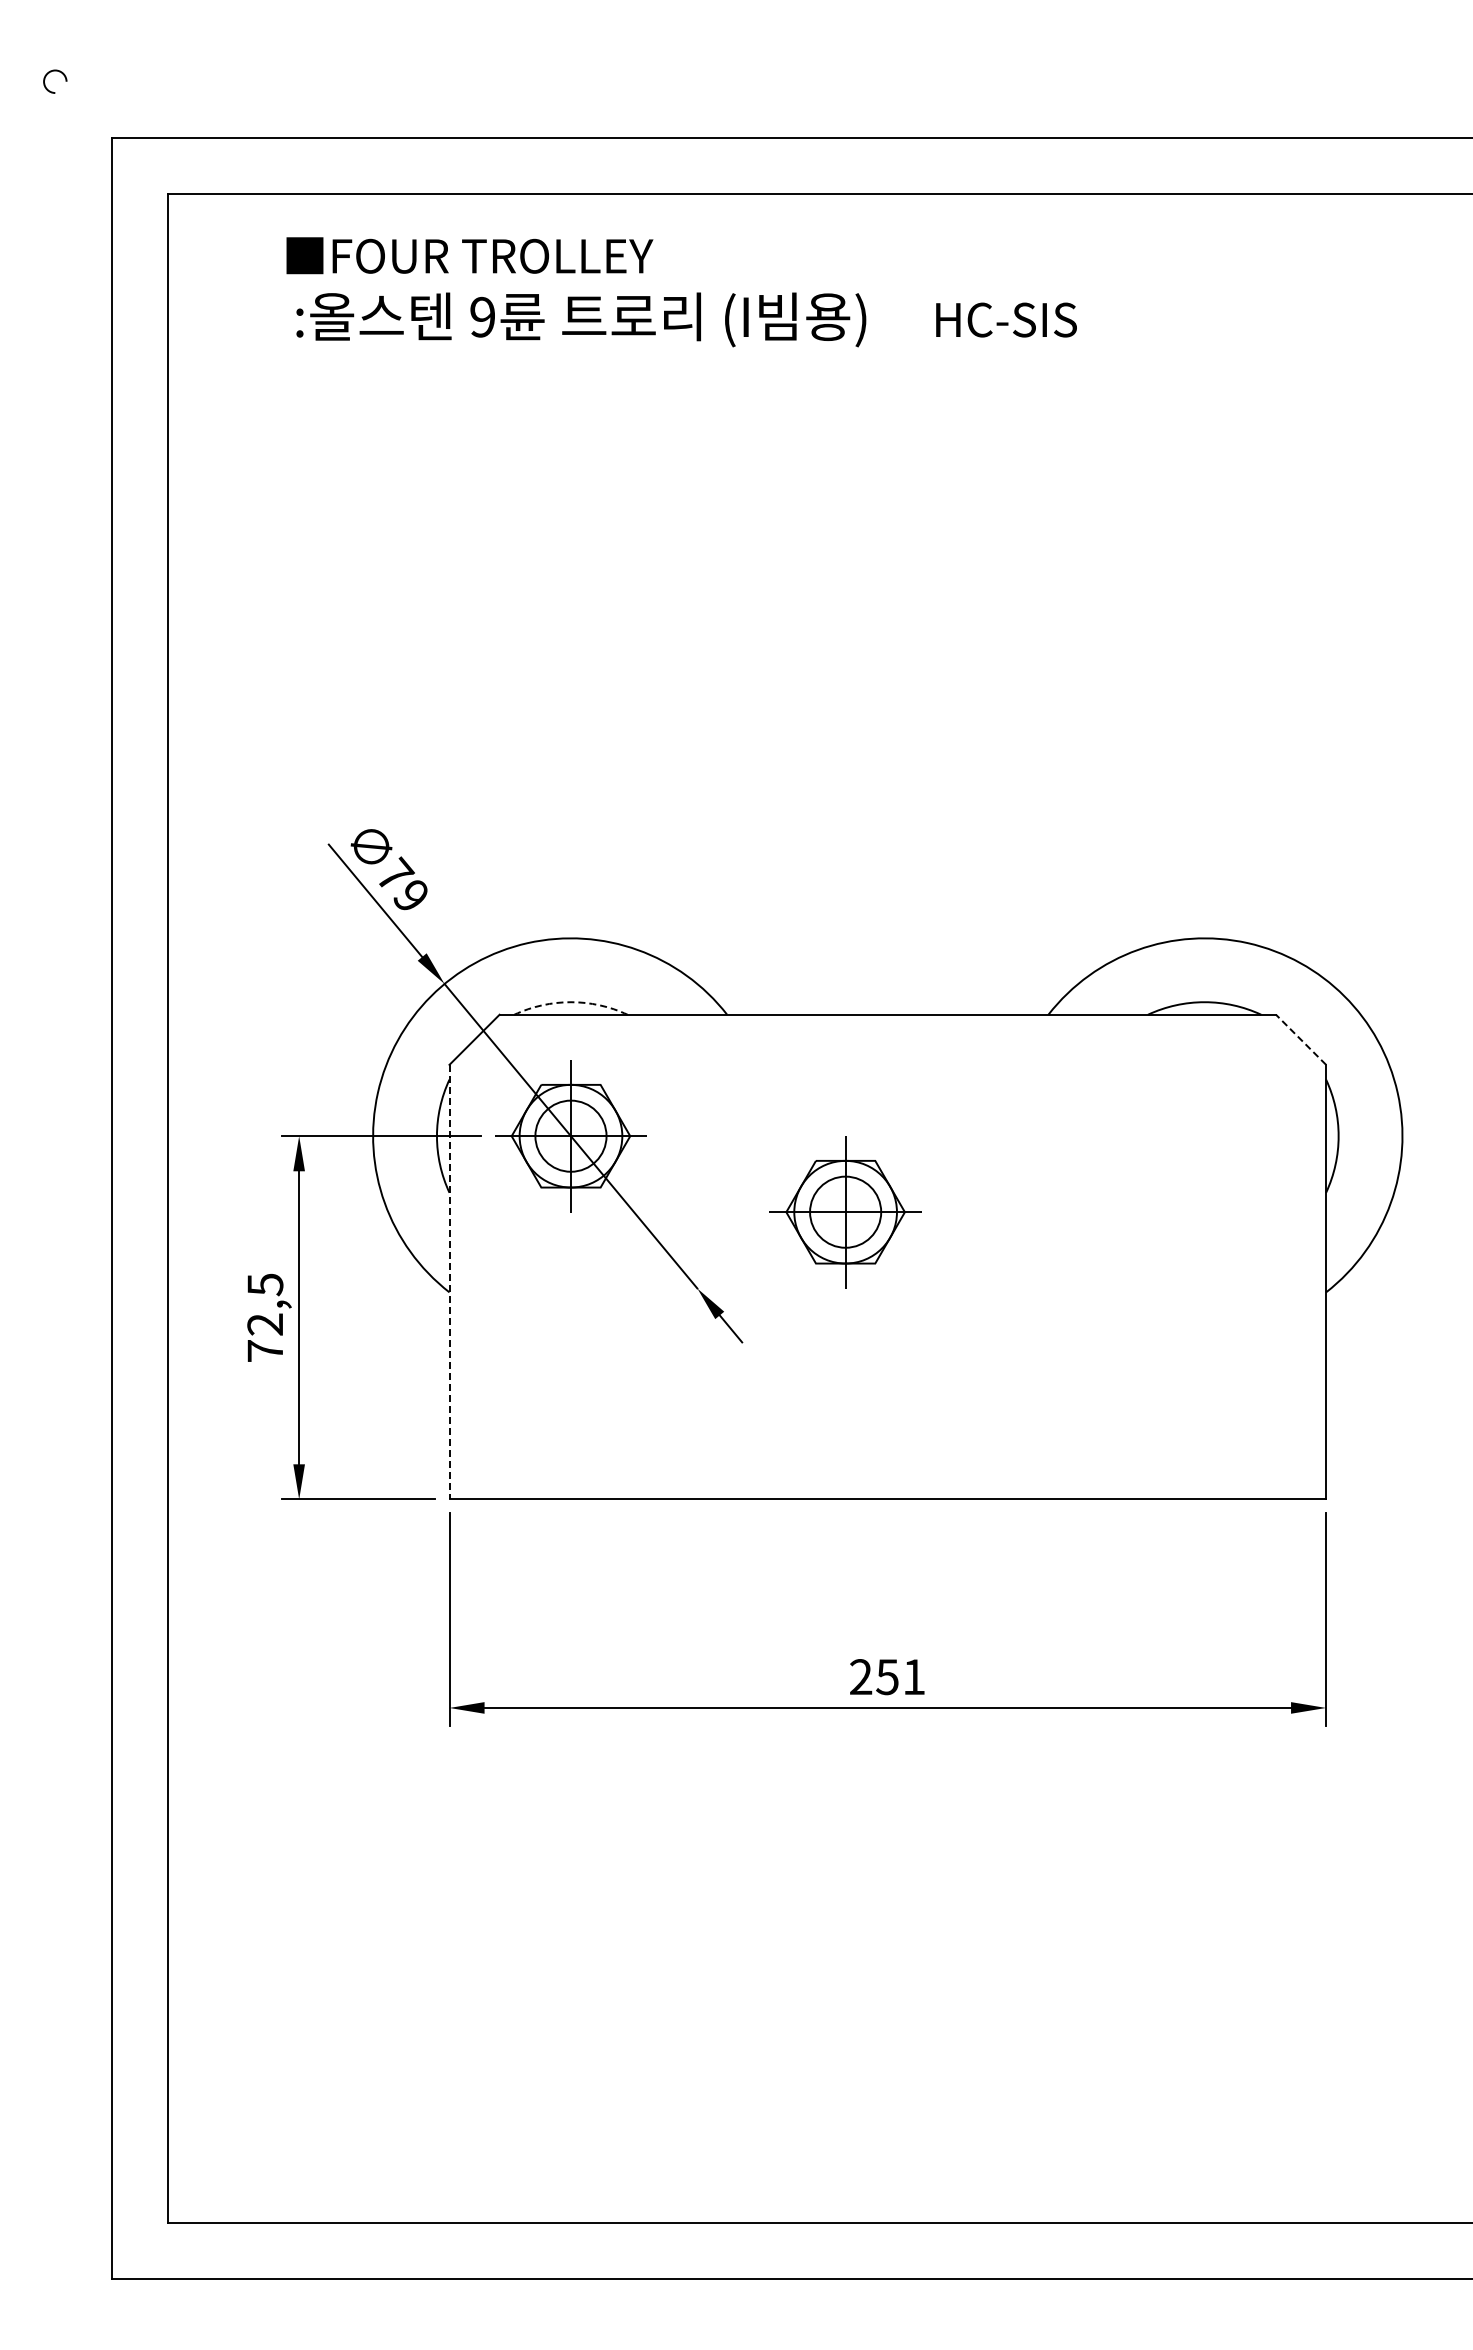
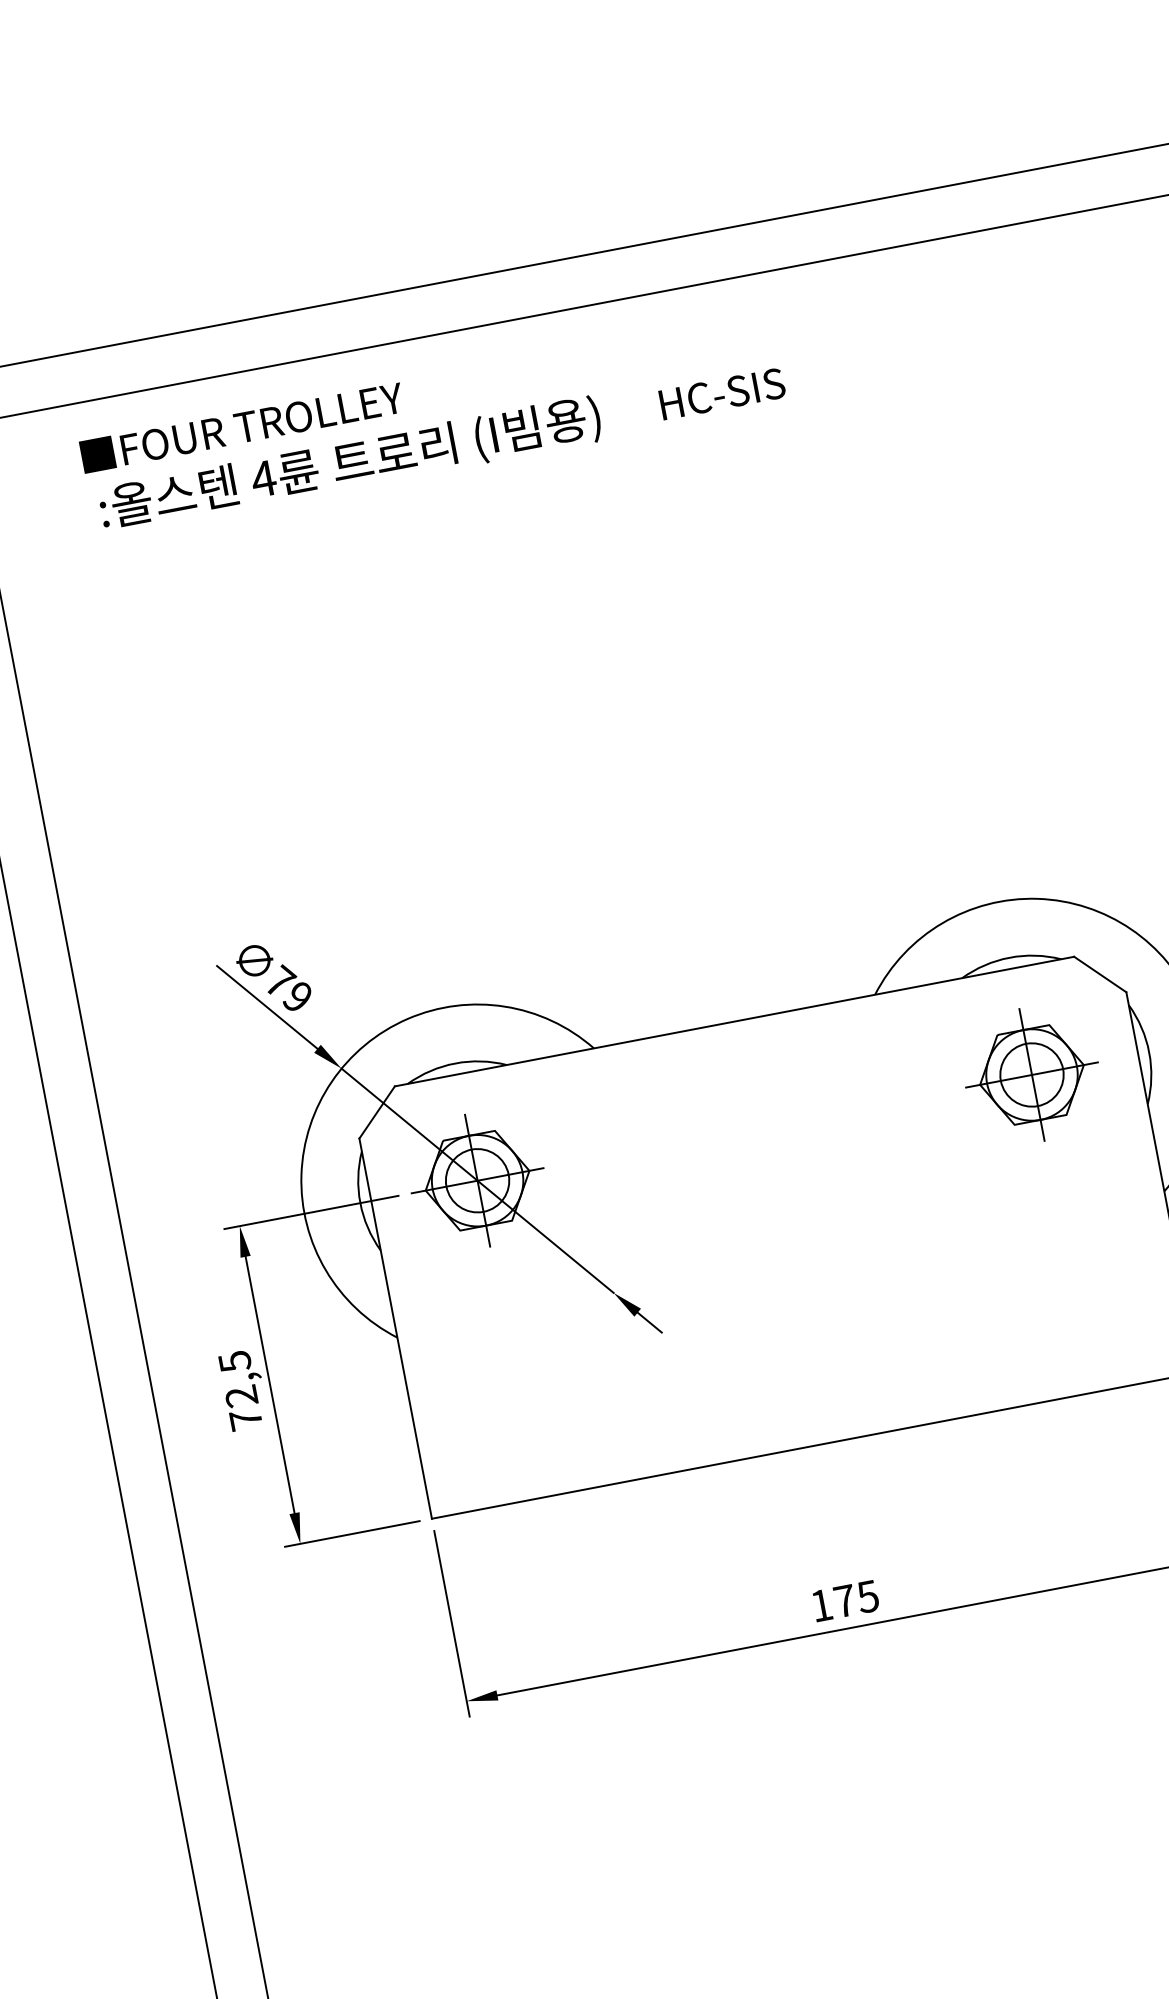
text: (482, 316) -> (263, 478), 9 -> 4
arc: (570, 1002) -> (454, 1063), dashed -> solid
line: (1300, 1039) -> (1099, 974), dashed -> solid
part: (845, 1212) -> (1031, 1075), moved
line: (449, 1282) -> (395, 1329), dashed -> solid
text: (887, 1677) -> (844, 1601), 251 -> 175

